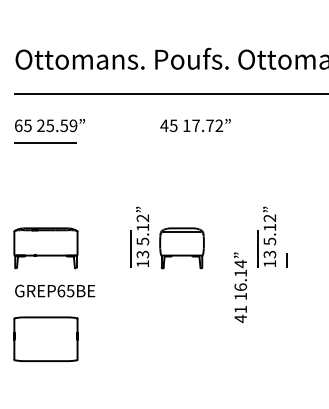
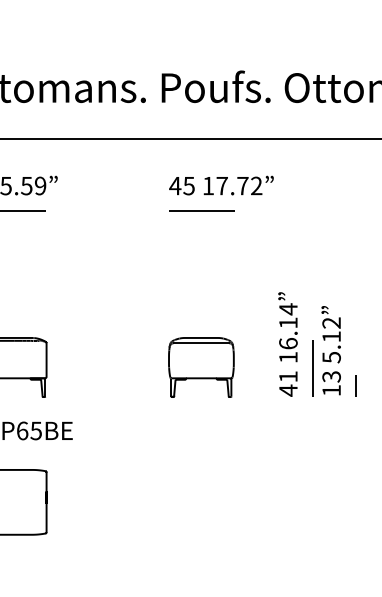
line: (182, 142) -> (202, 210), added
part: (139, 236) -> (138, 350), removed
text: (240, 287) -> (288, 344), moved

